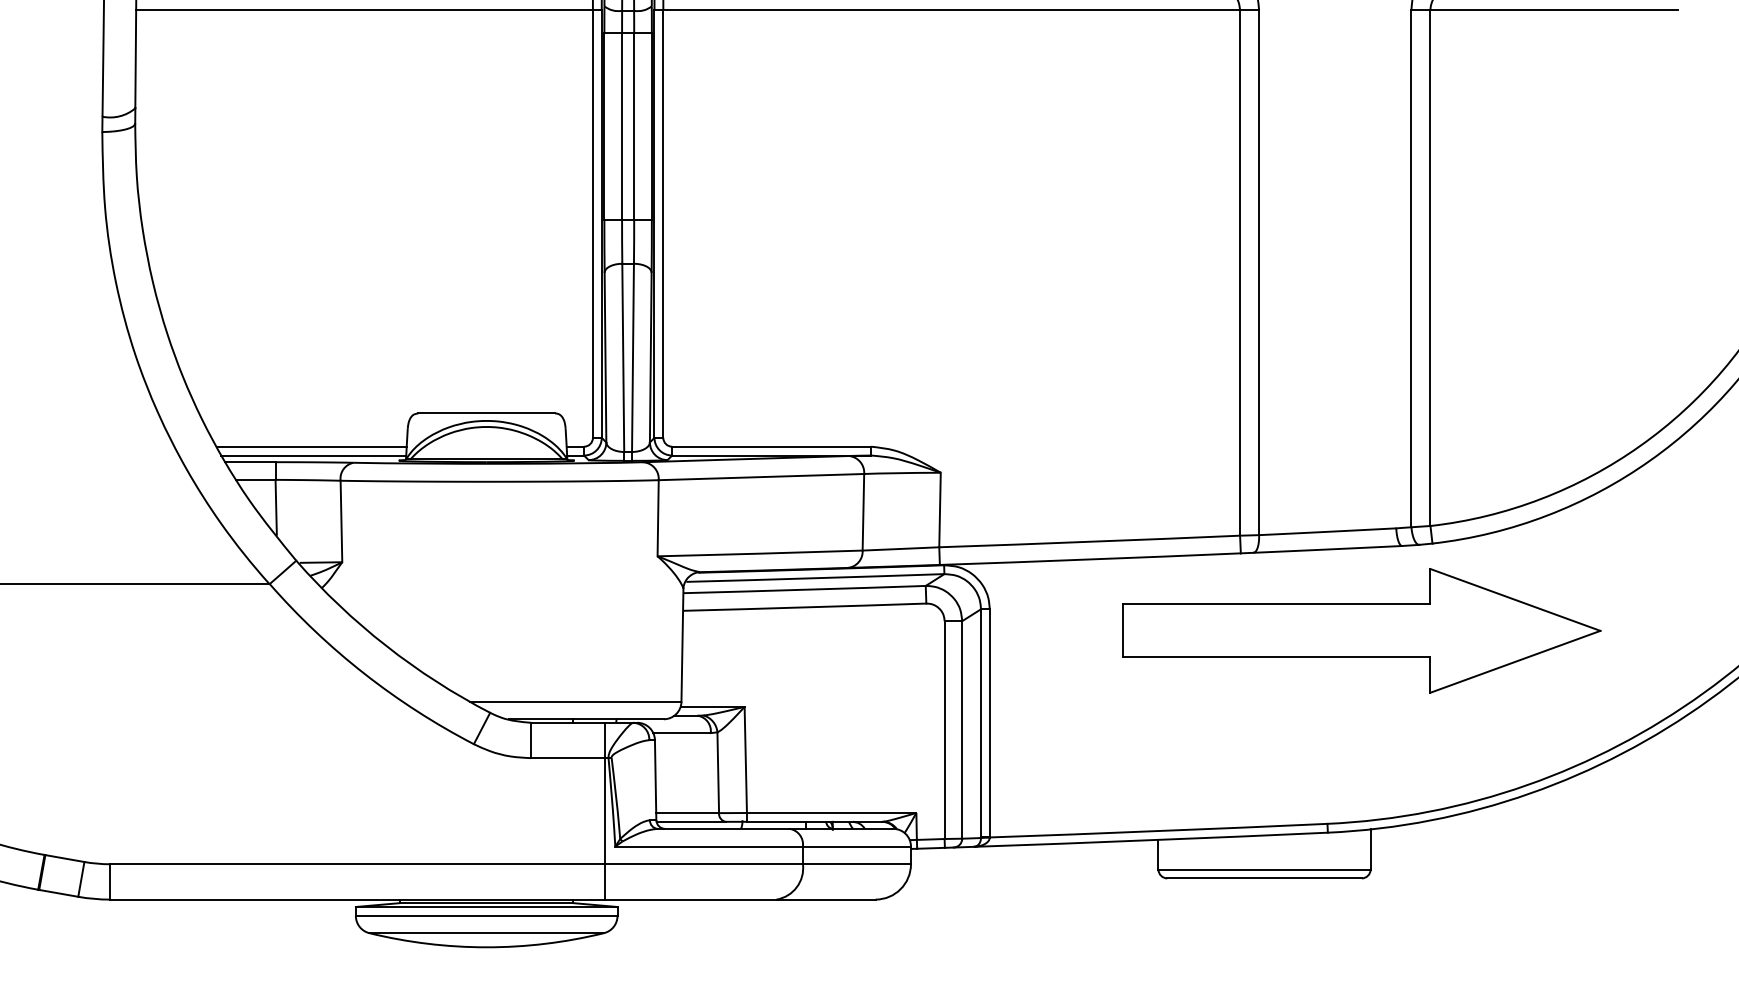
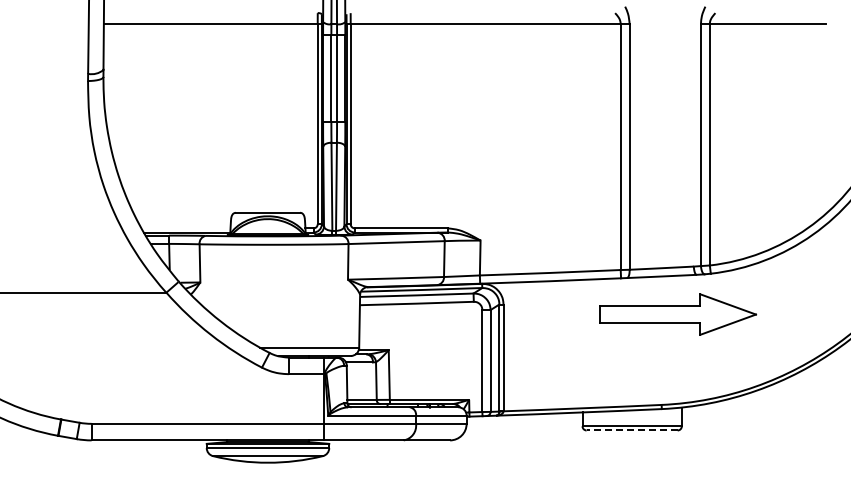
line: (310, 446) -> (185, 228), removed
part: (1361, 630) -> (677, 314), size x0.7
line: (1265, 878) -> (632, 430), solid -> dashed

